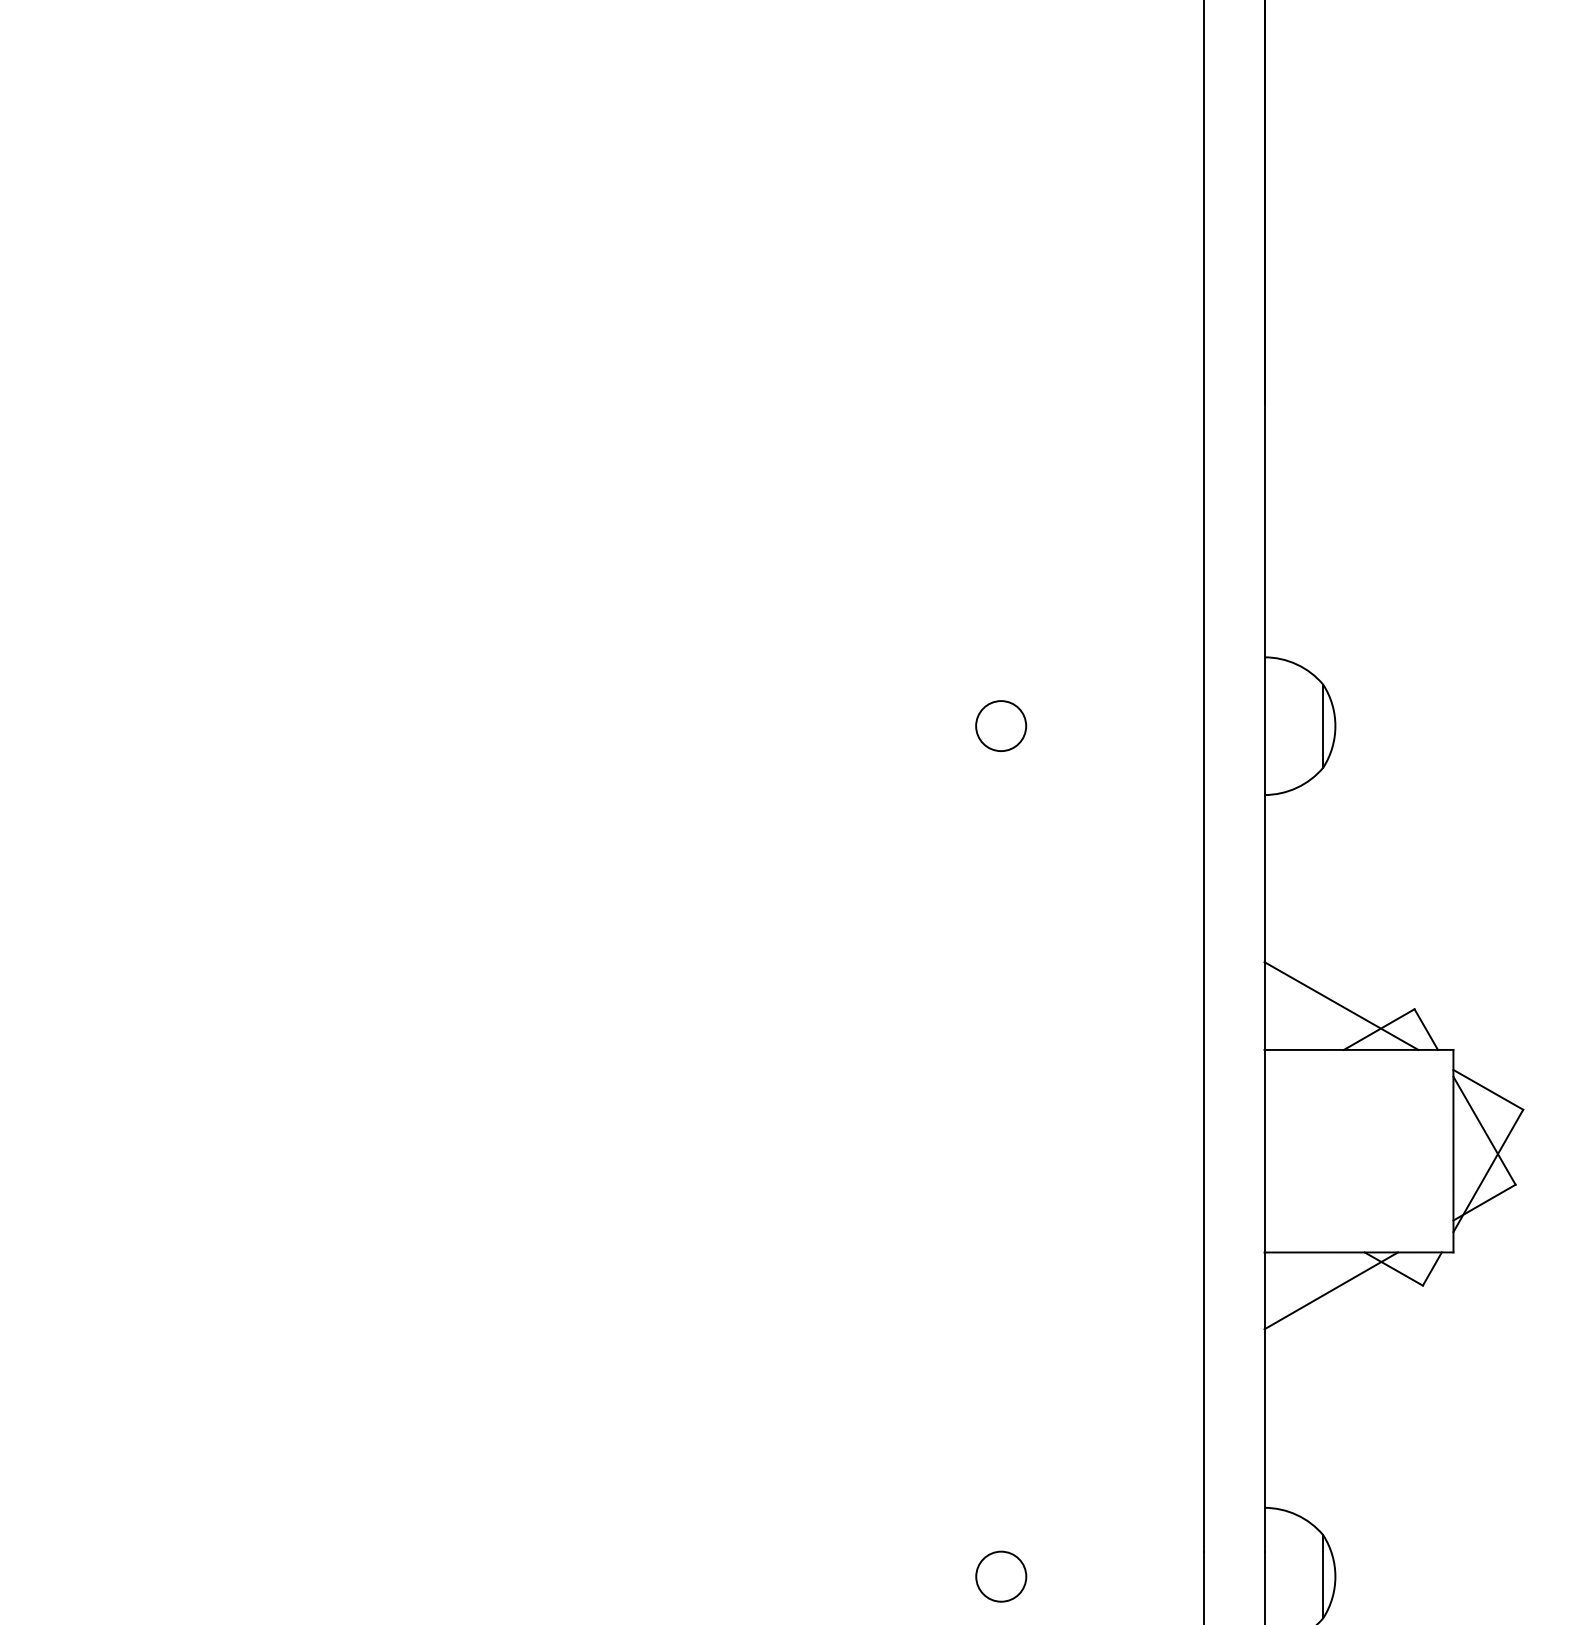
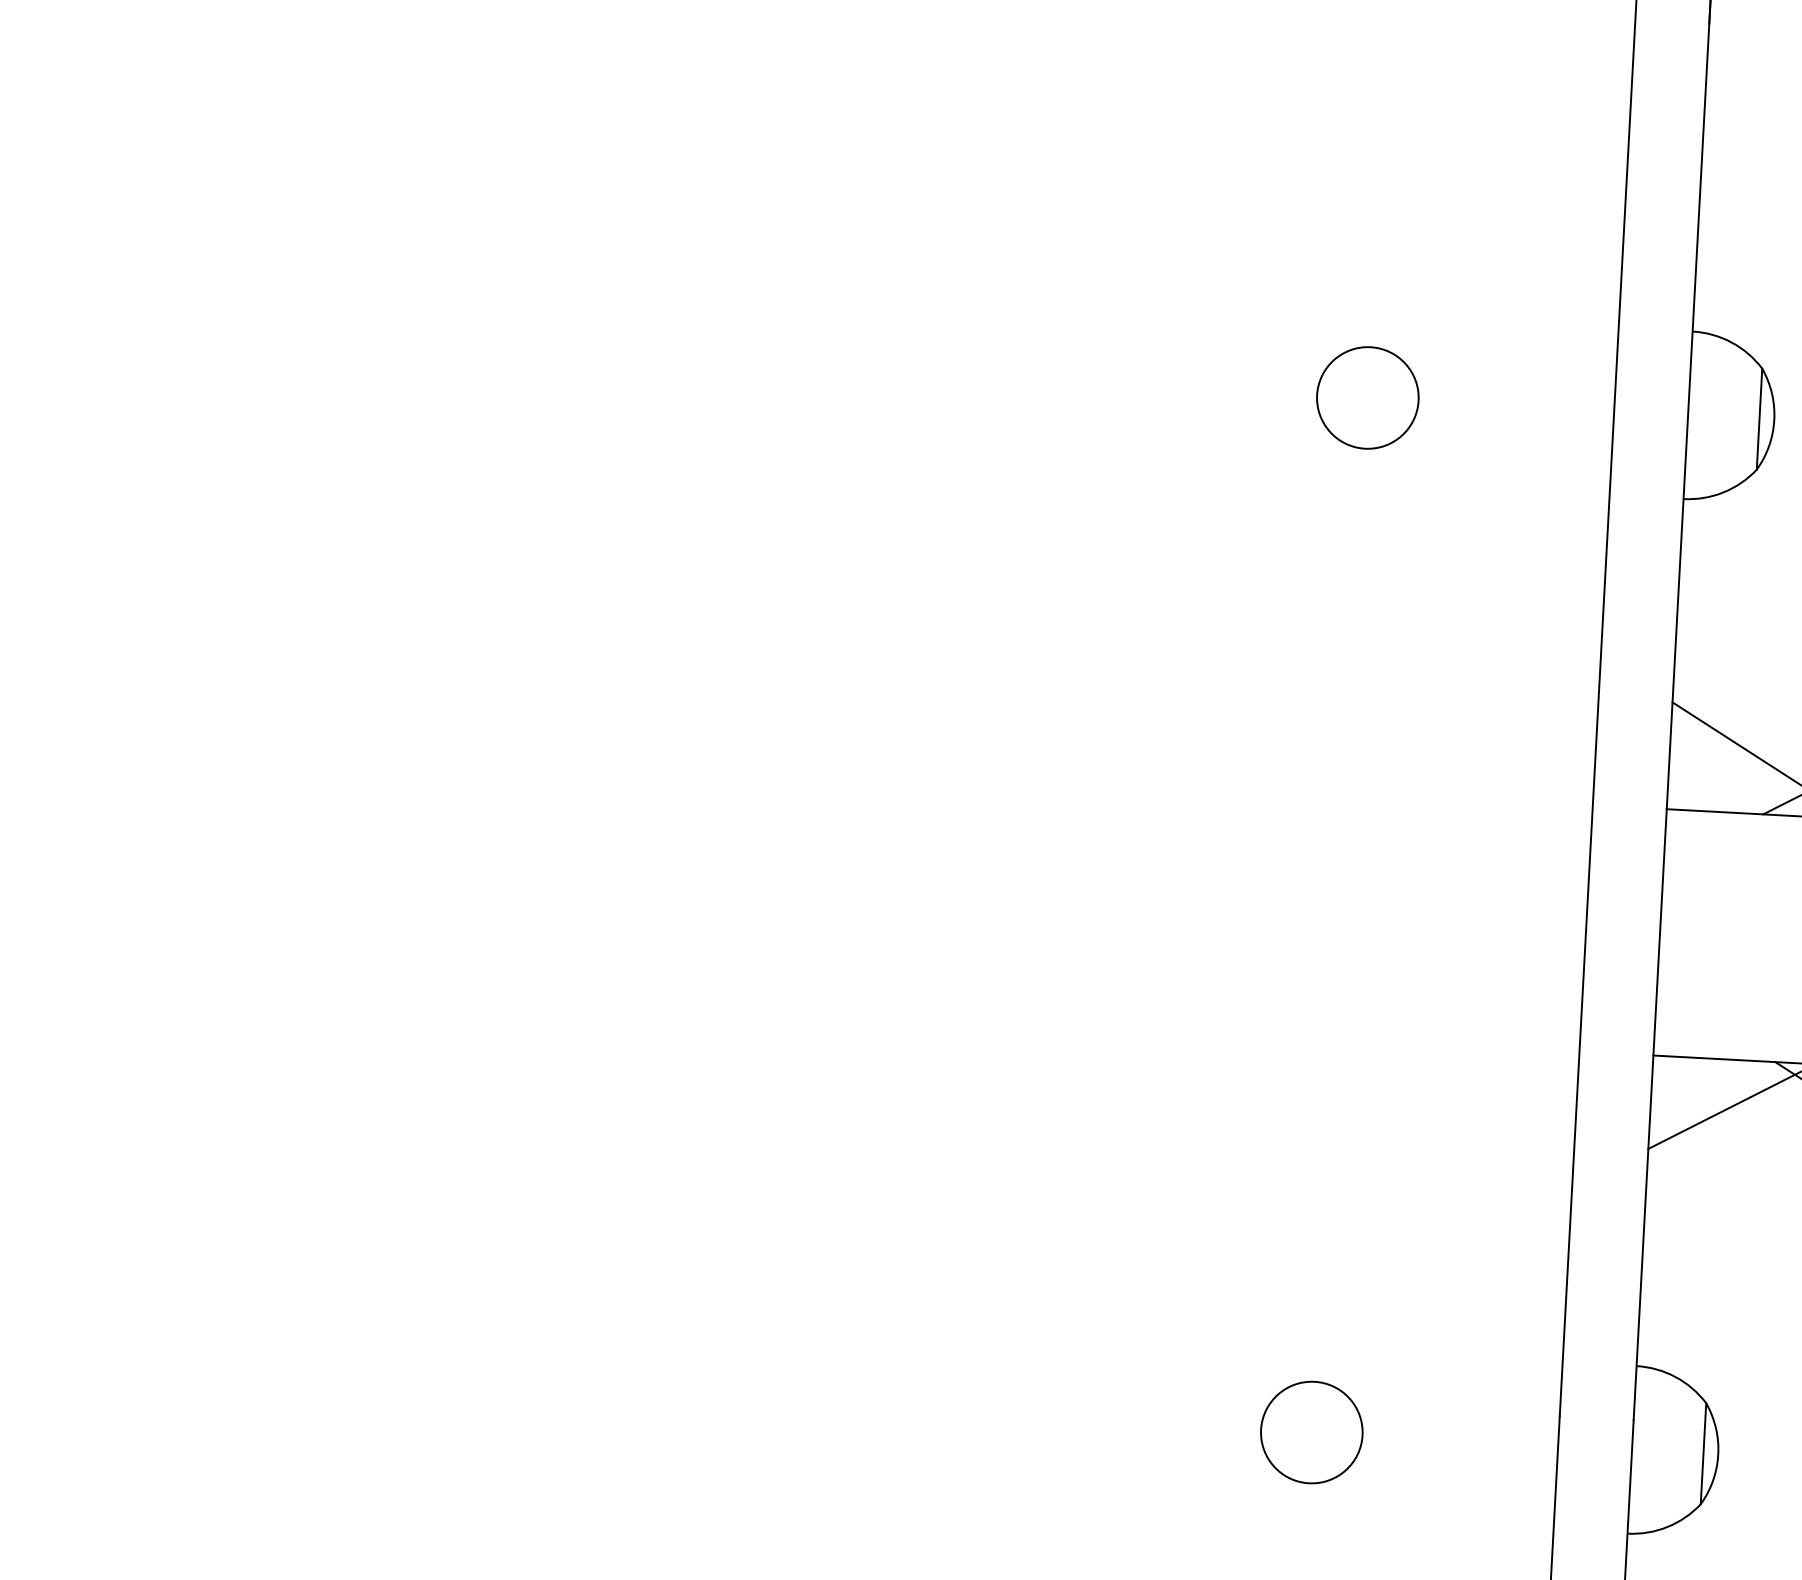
circle: (1000, 725) -> (1366, 397), size x1.67
circle: (1001, 1576) -> (1312, 1432), size x1.67

